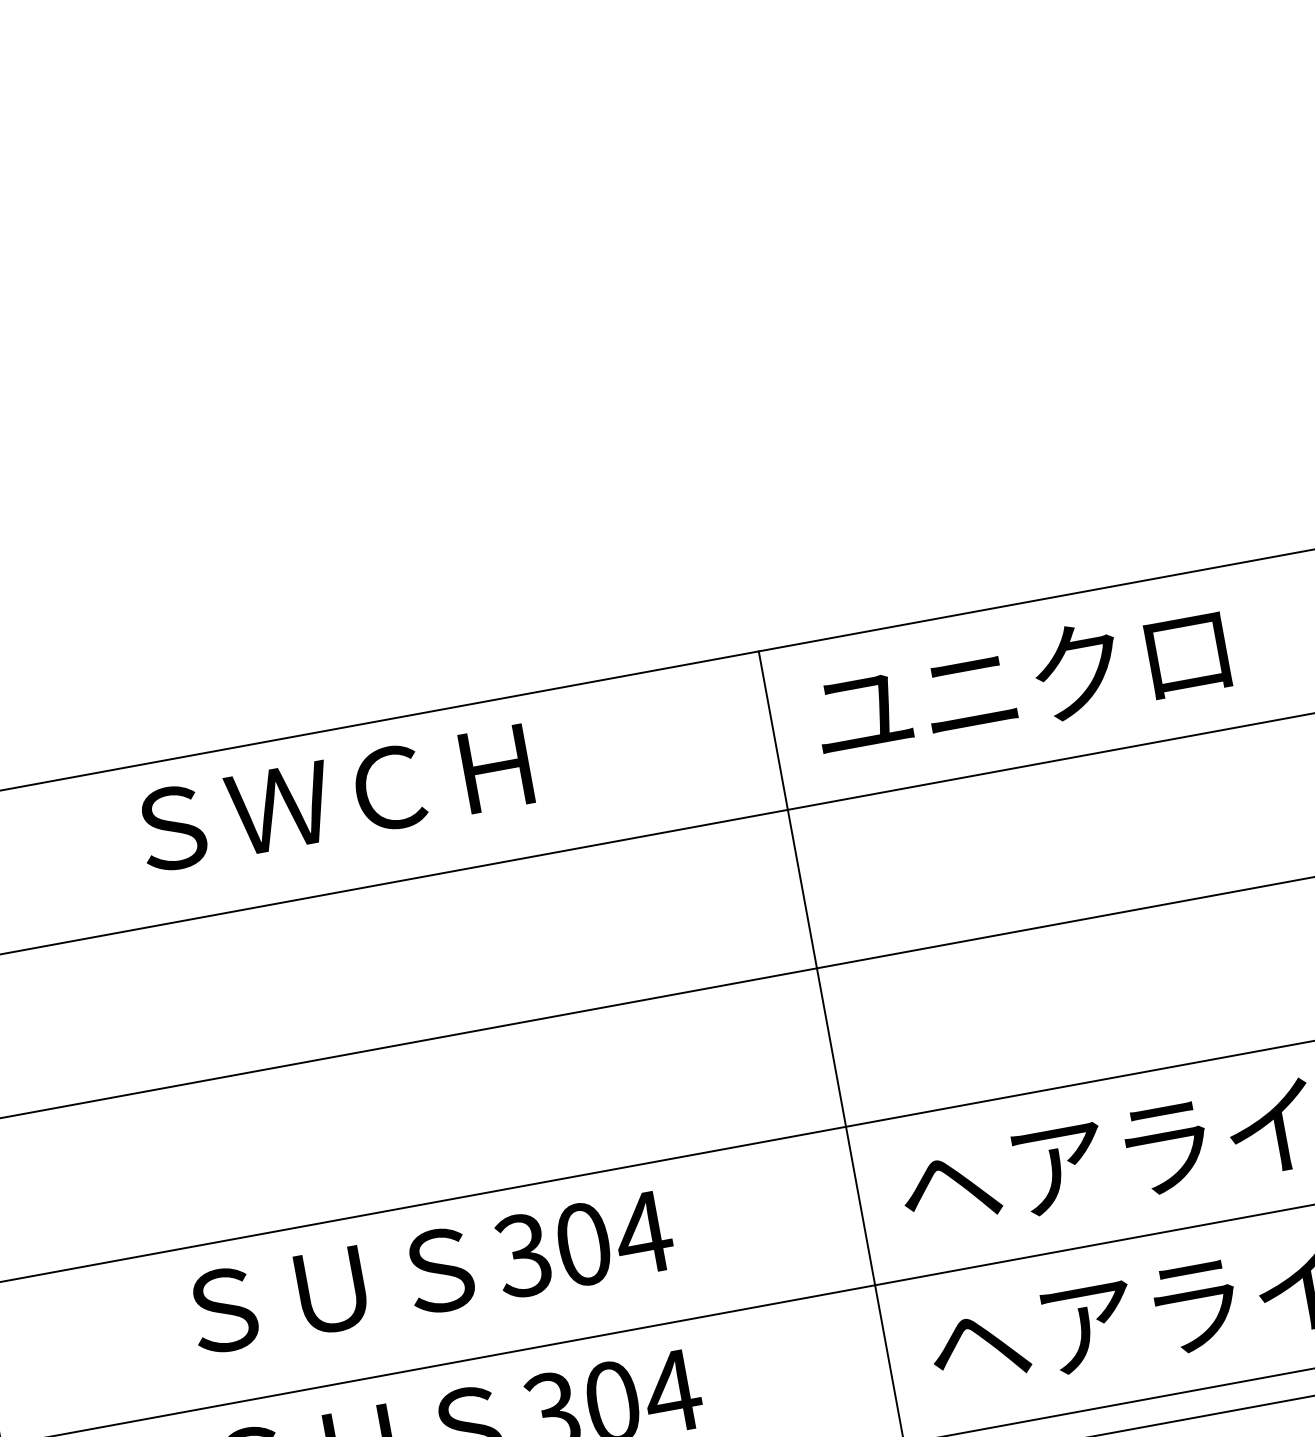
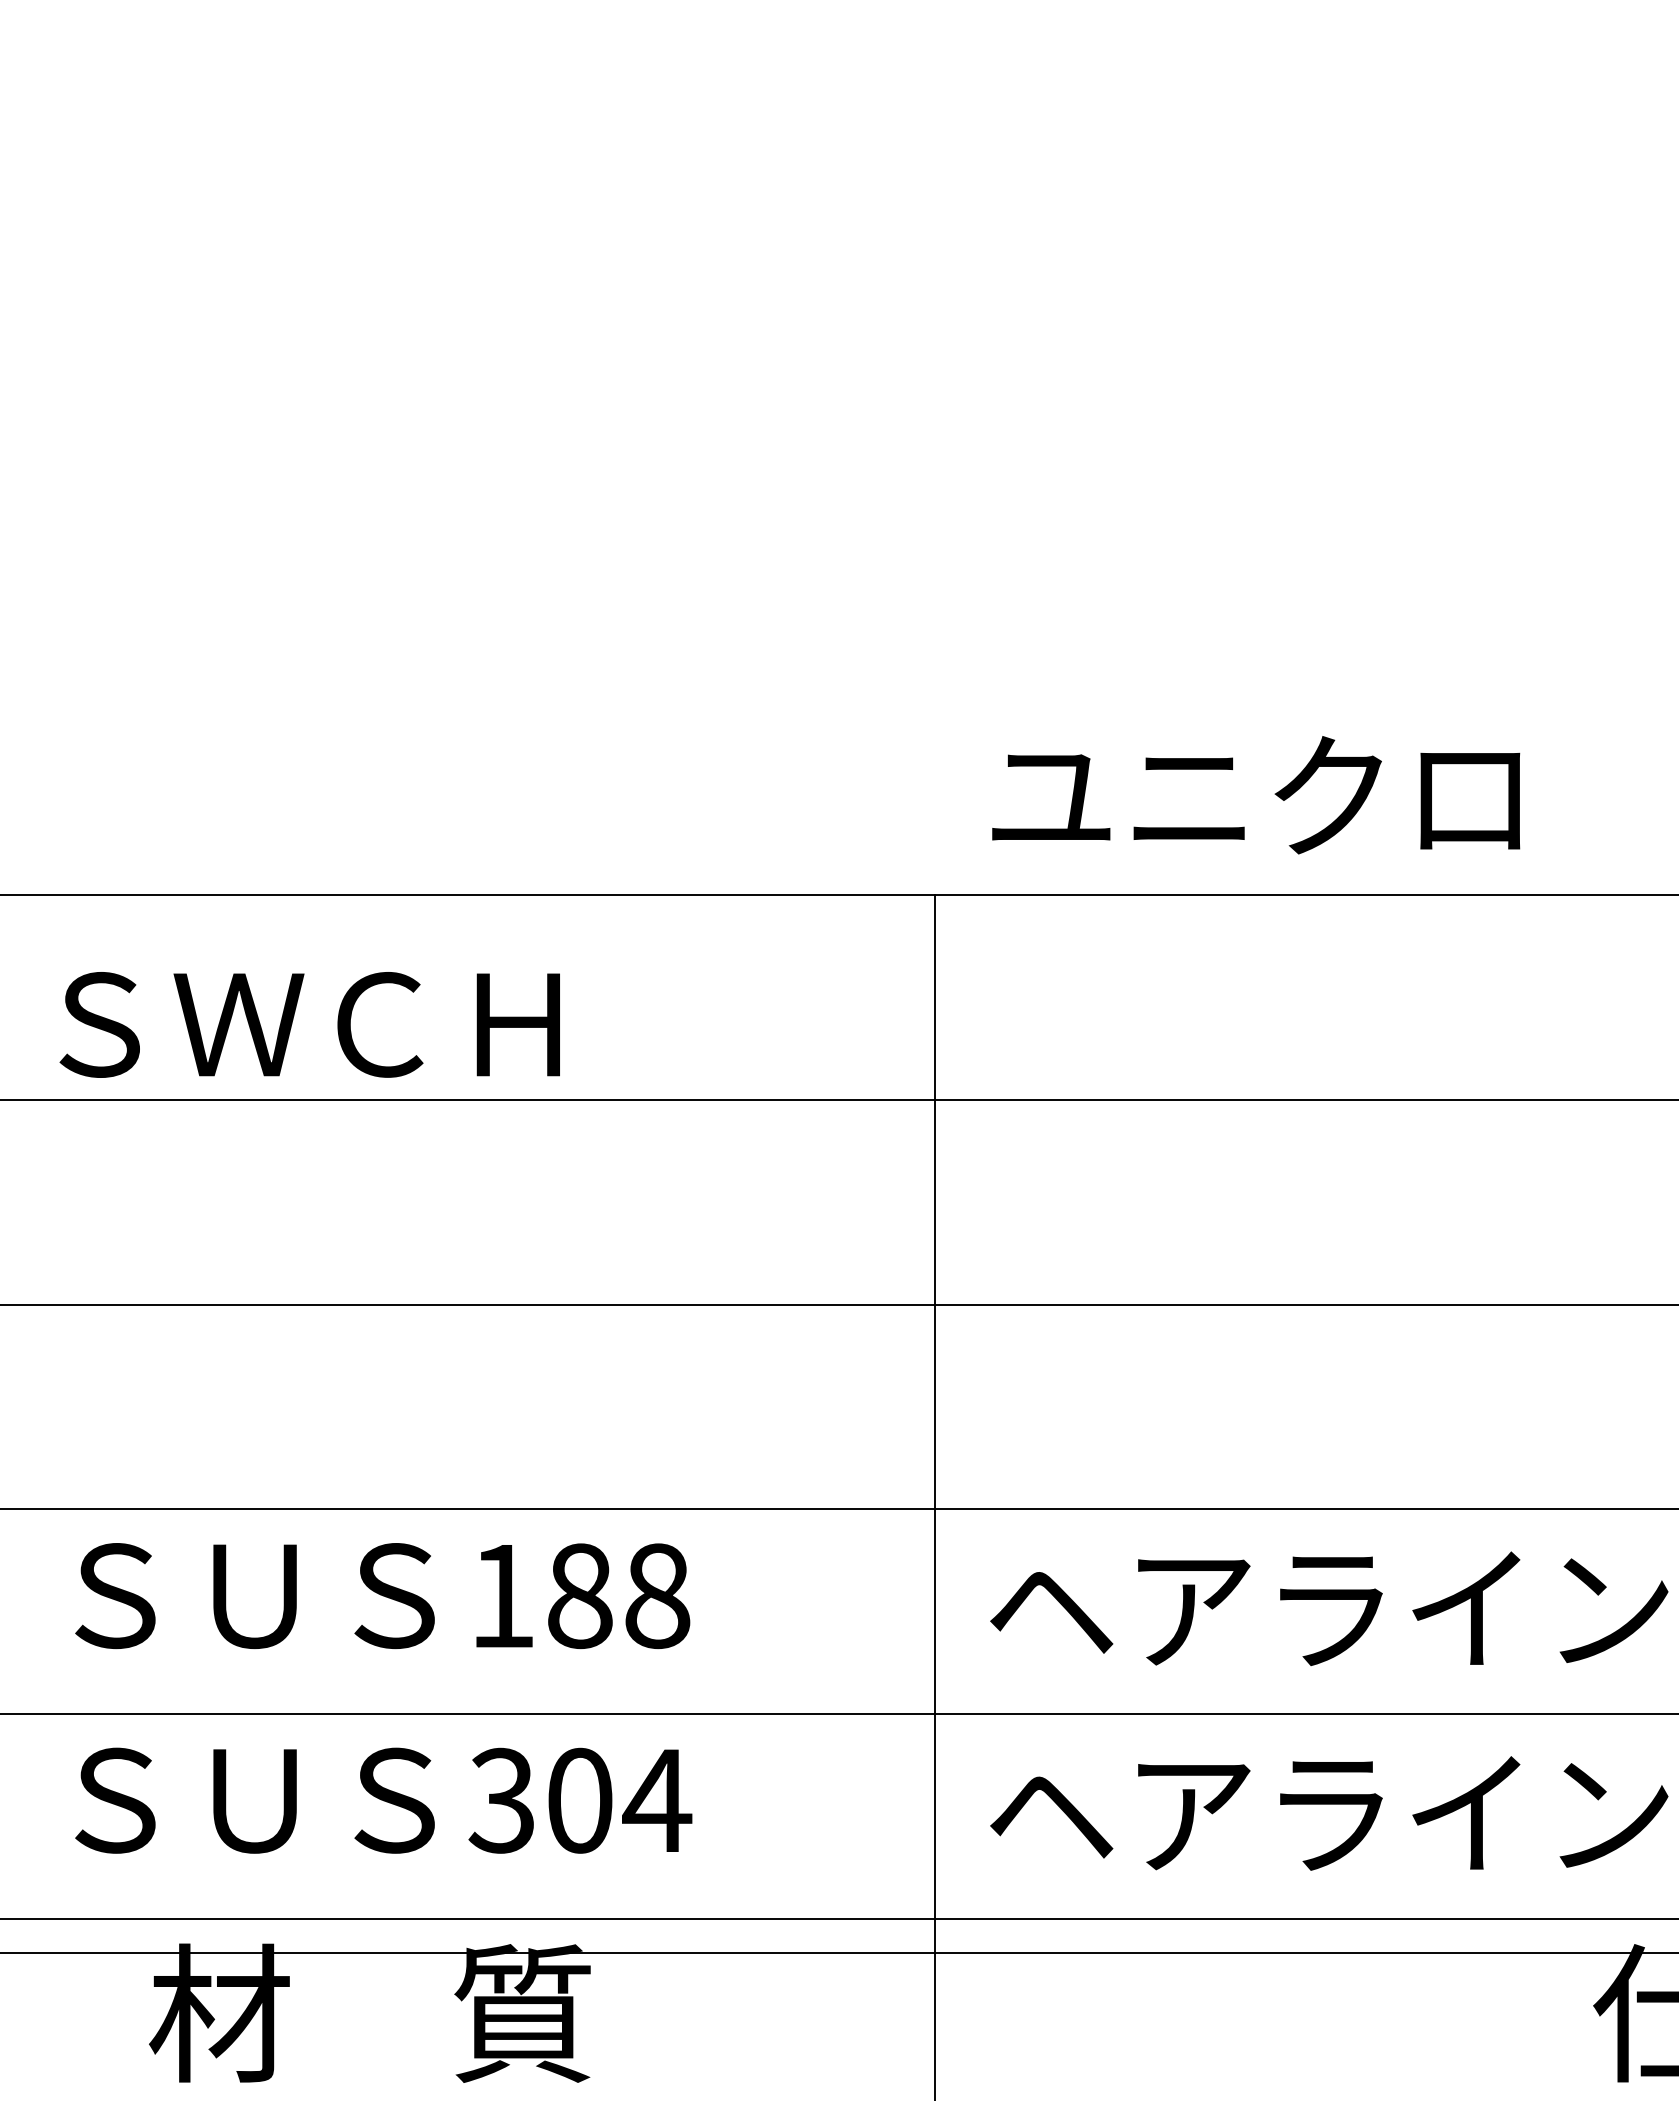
text: (1021, 681) -> (1256, 795), moved
text: (334, 798) -> (309, 1024), moved
text: (584, 1244) -> (580, 1596), 304 -> 188

